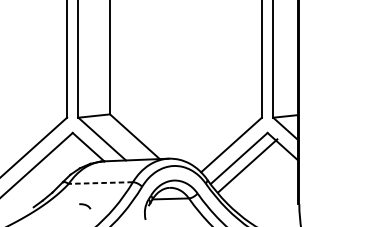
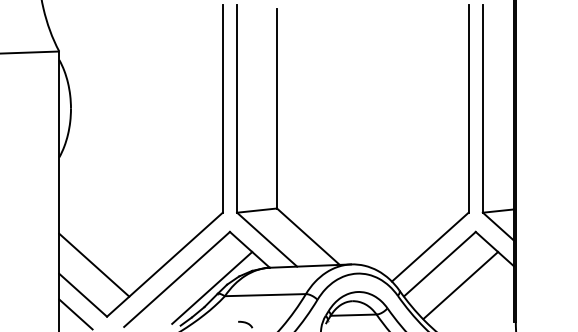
line: (247, 165) -> (460, 285), moved
line: (58, 176) -> (212, 287), added
line: (100, 183) -> (265, 295), dashed -> solid

